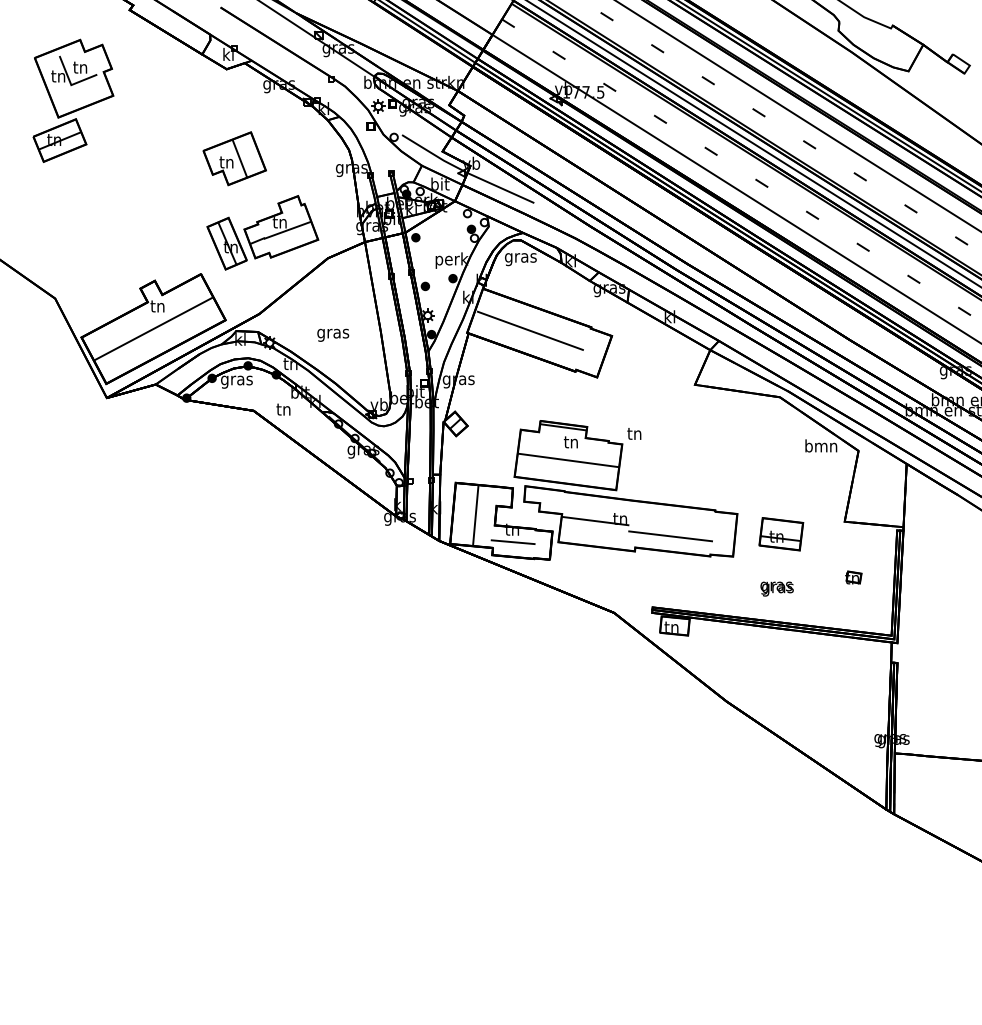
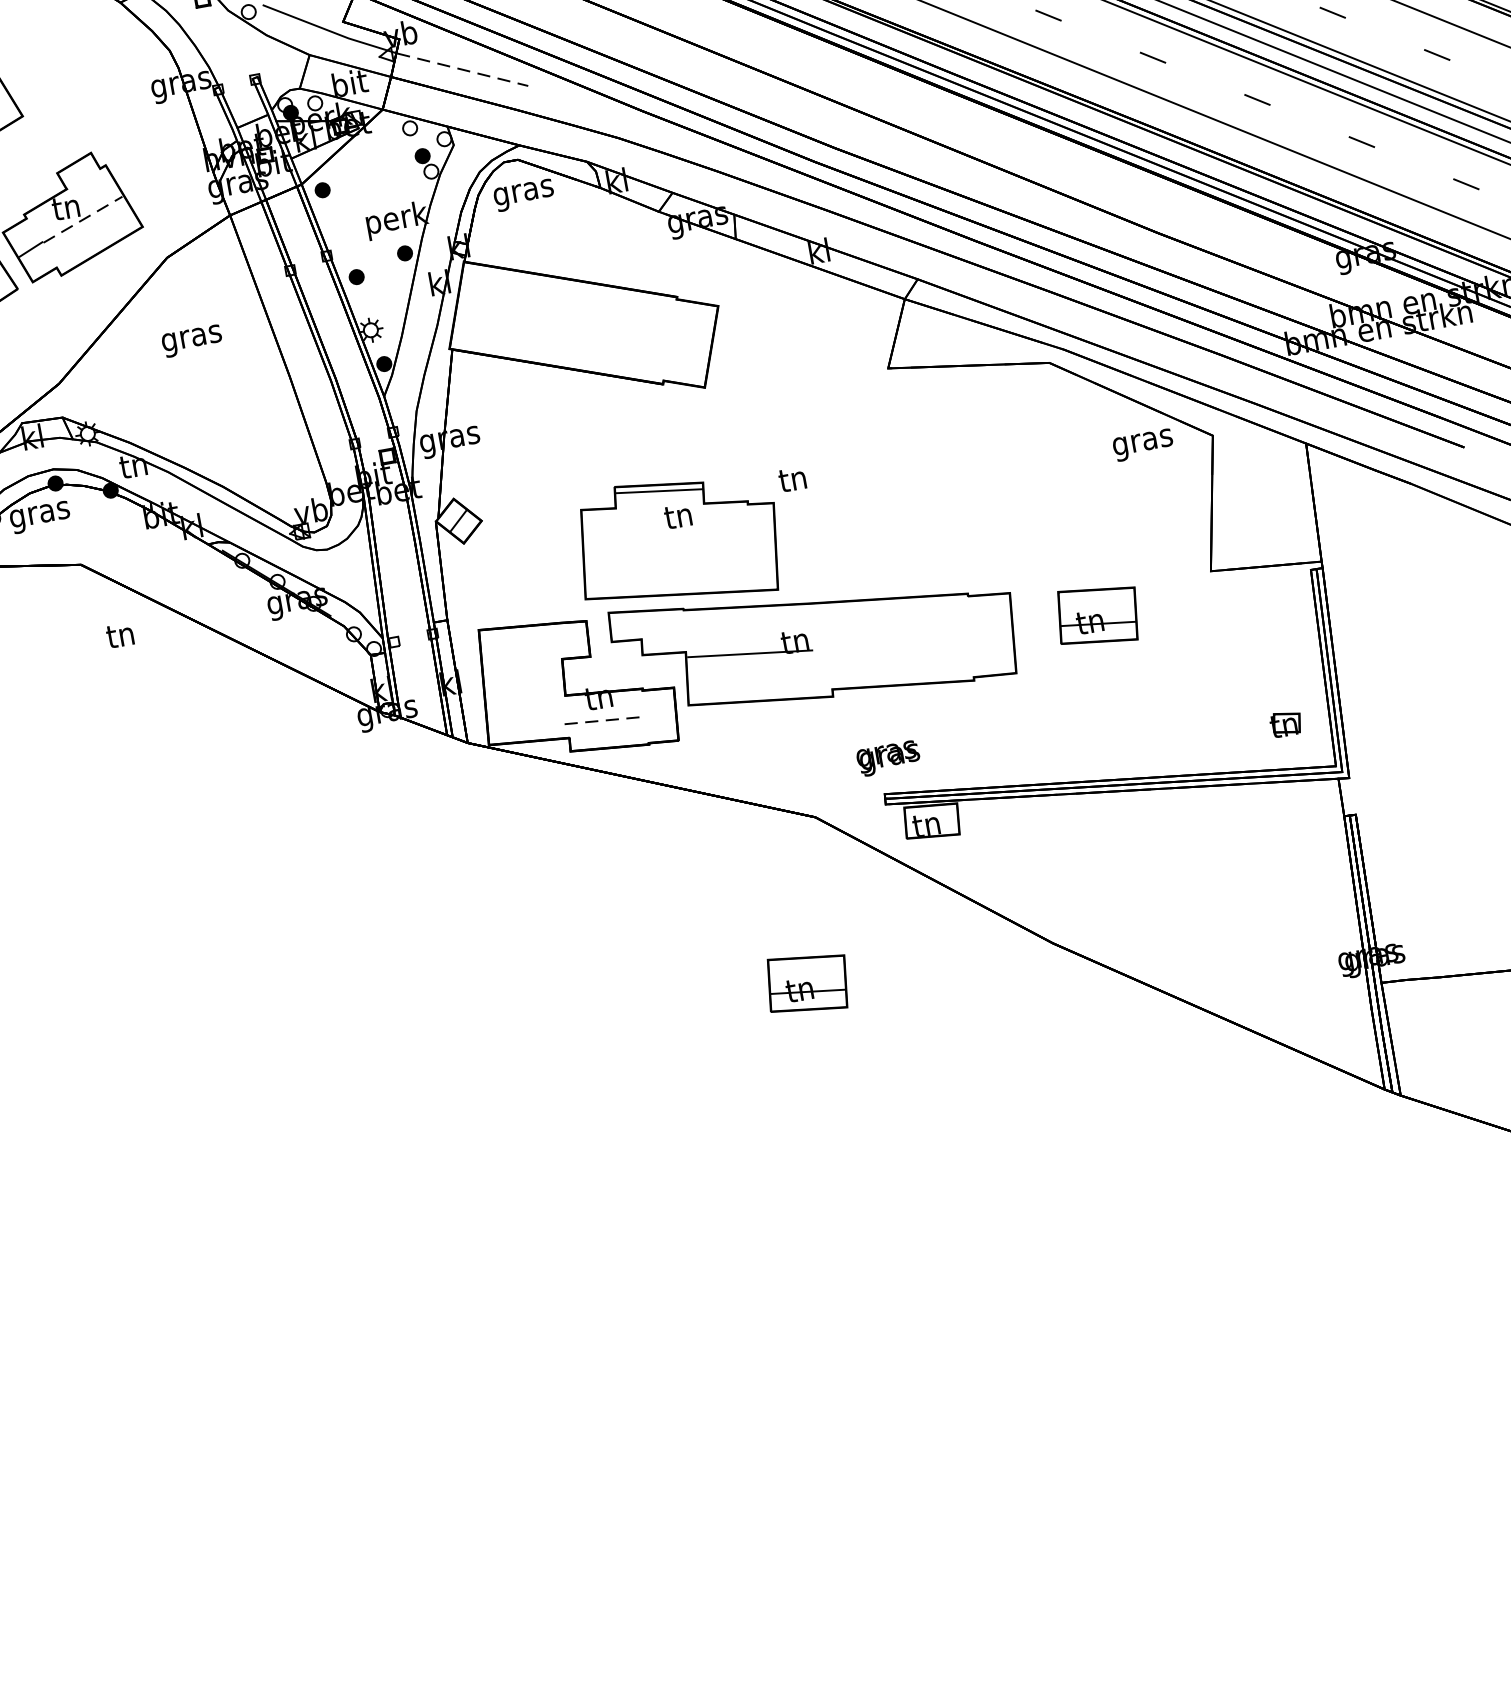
line: (500, 187) -> (462, 68), solid -> dashed
line: (288, 230) -> (84, 219), solid -> dashed
line: (529, 330) -> (563, 323), removed
text: (333, 334) -> (192, 339), moved
text: (283, 409) -> (120, 635), moved
text: (821, 447) -> (1143, 441), bmn -> gras
line: (568, 460) -> (679, 550), removed
line: (475, 515) -> (526, 683), removed
line: (670, 536) -> (893, 657), removed
line: (513, 542) -> (605, 720), solid -> dashed
part: (853, 577) -> (1285, 723), moved
text: (776, 588) -> (887, 757), moved
part: (594, 699) -> (808, 984), added

